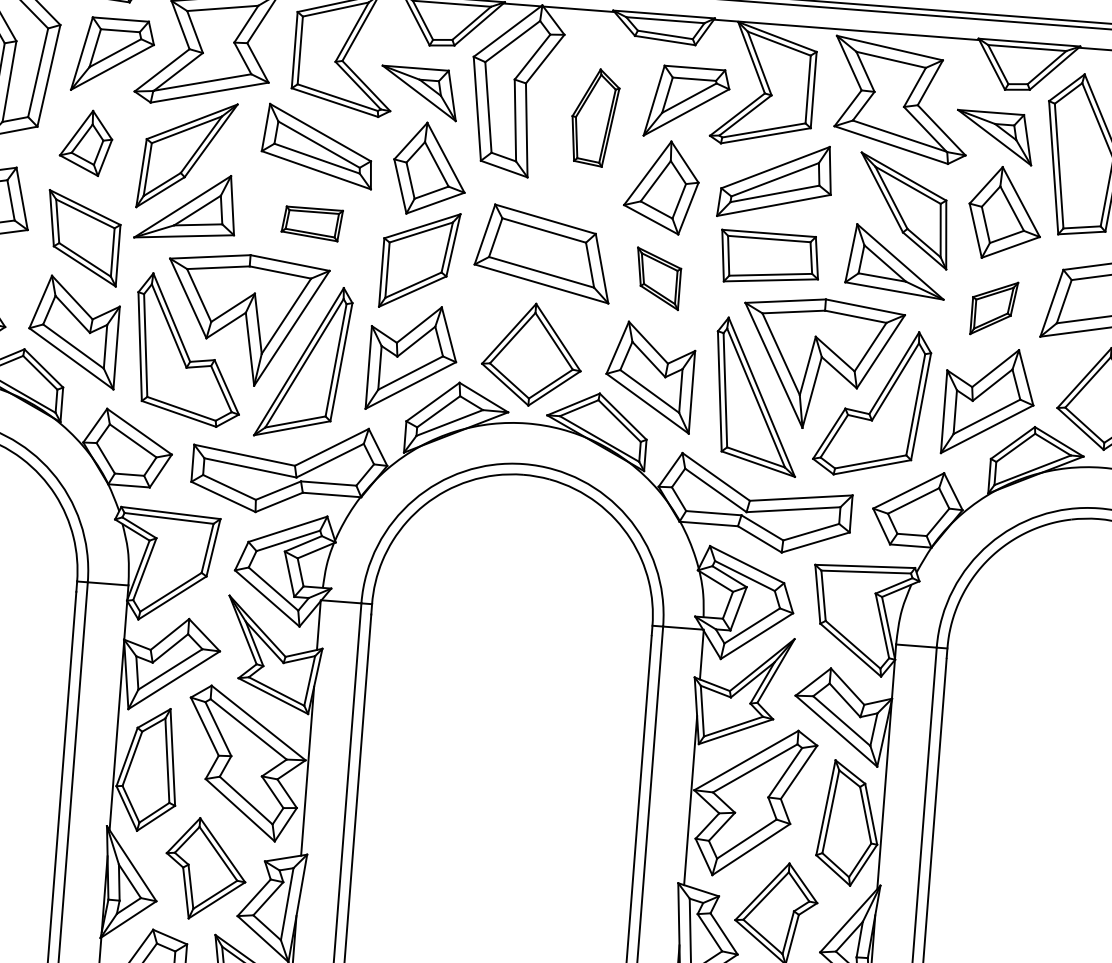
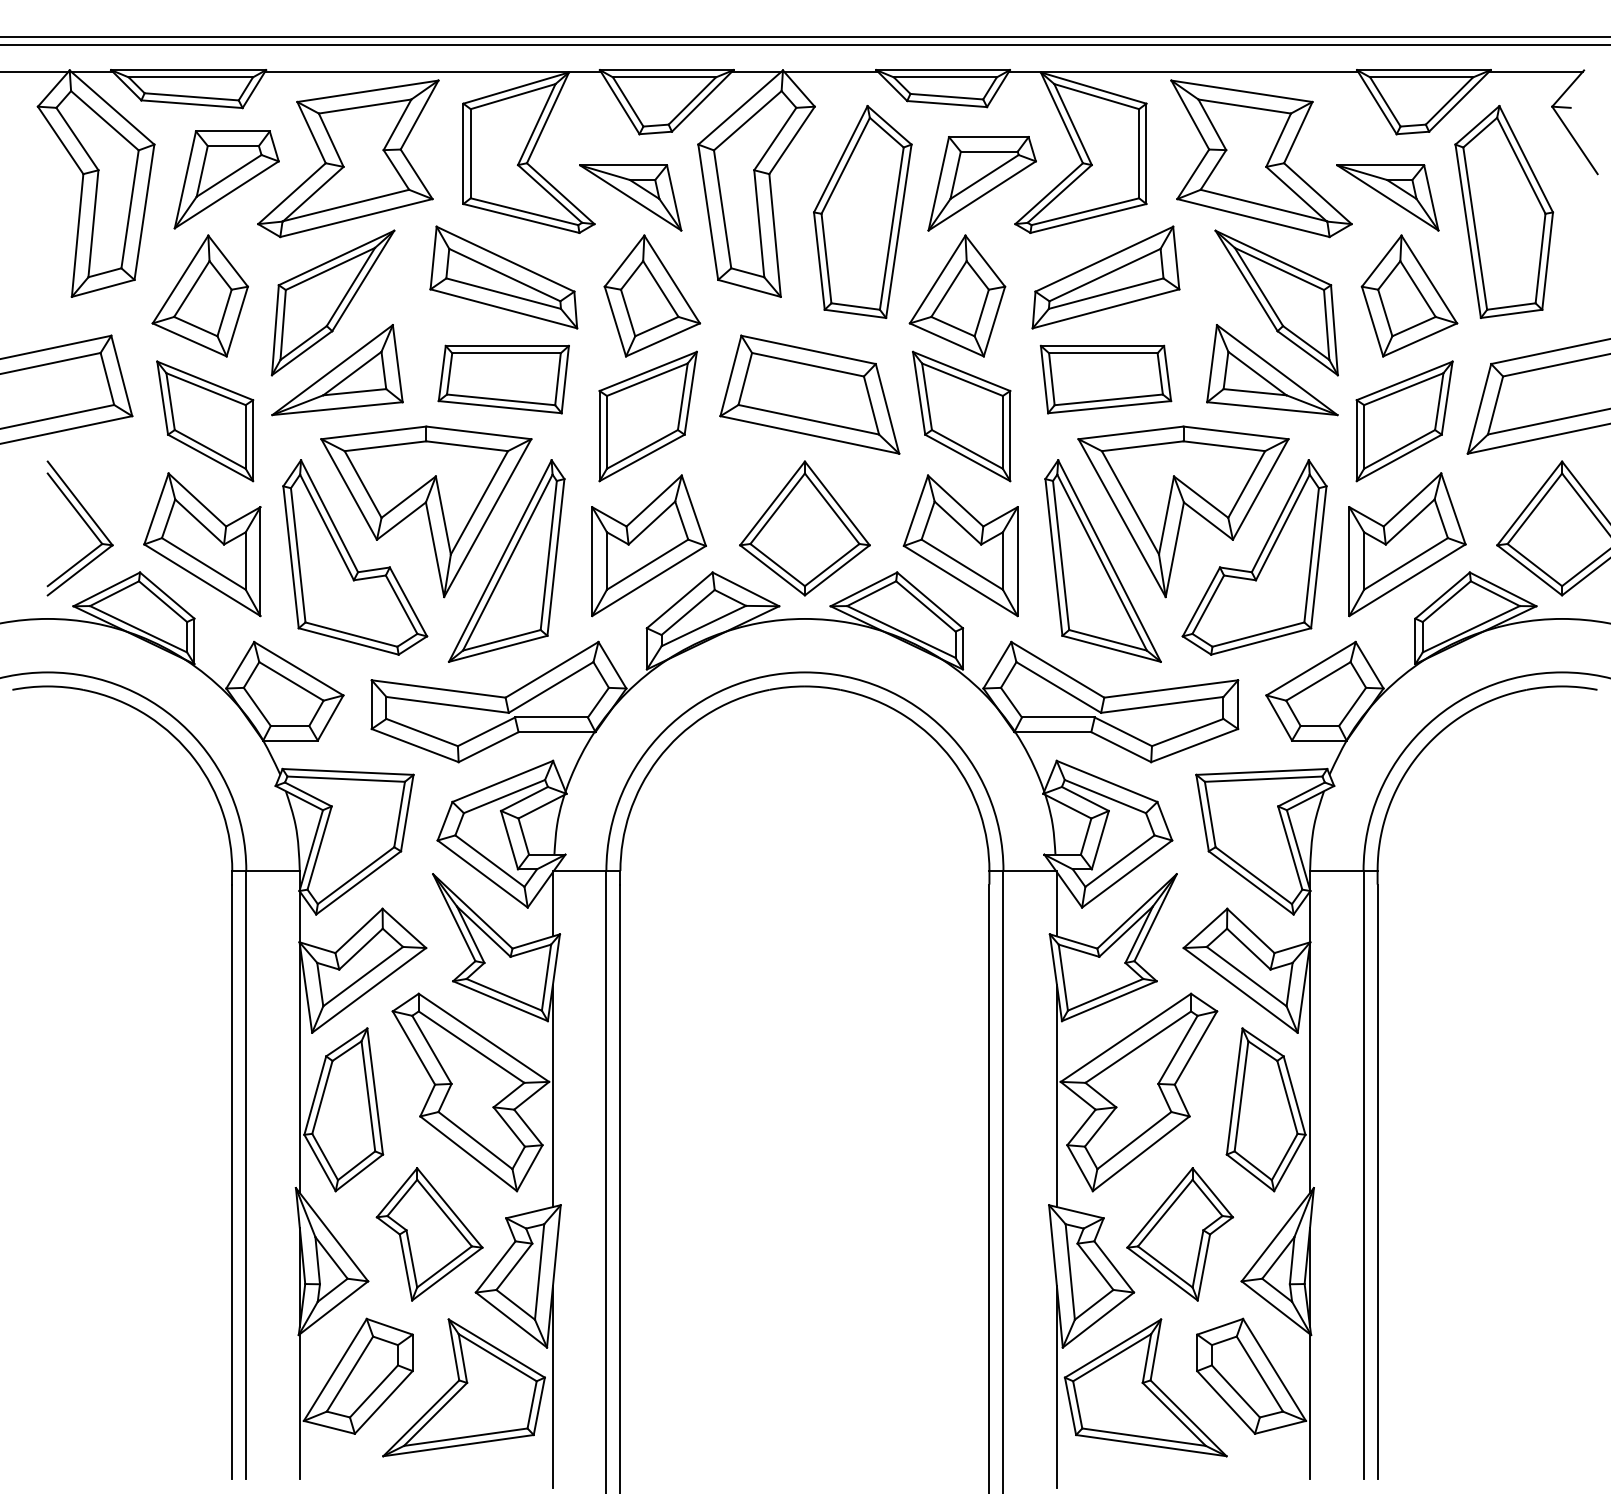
part: (594, 117) -> (862, 211), size x1.67
part: (85, 142) -> (199, 295), size x1.43
part: (311, 223) -> (503, 379), size x1.67
part: (657, 278) -> (961, 416), size x1.67
part: (994, 308) -> (1404, 421), size x1.67

